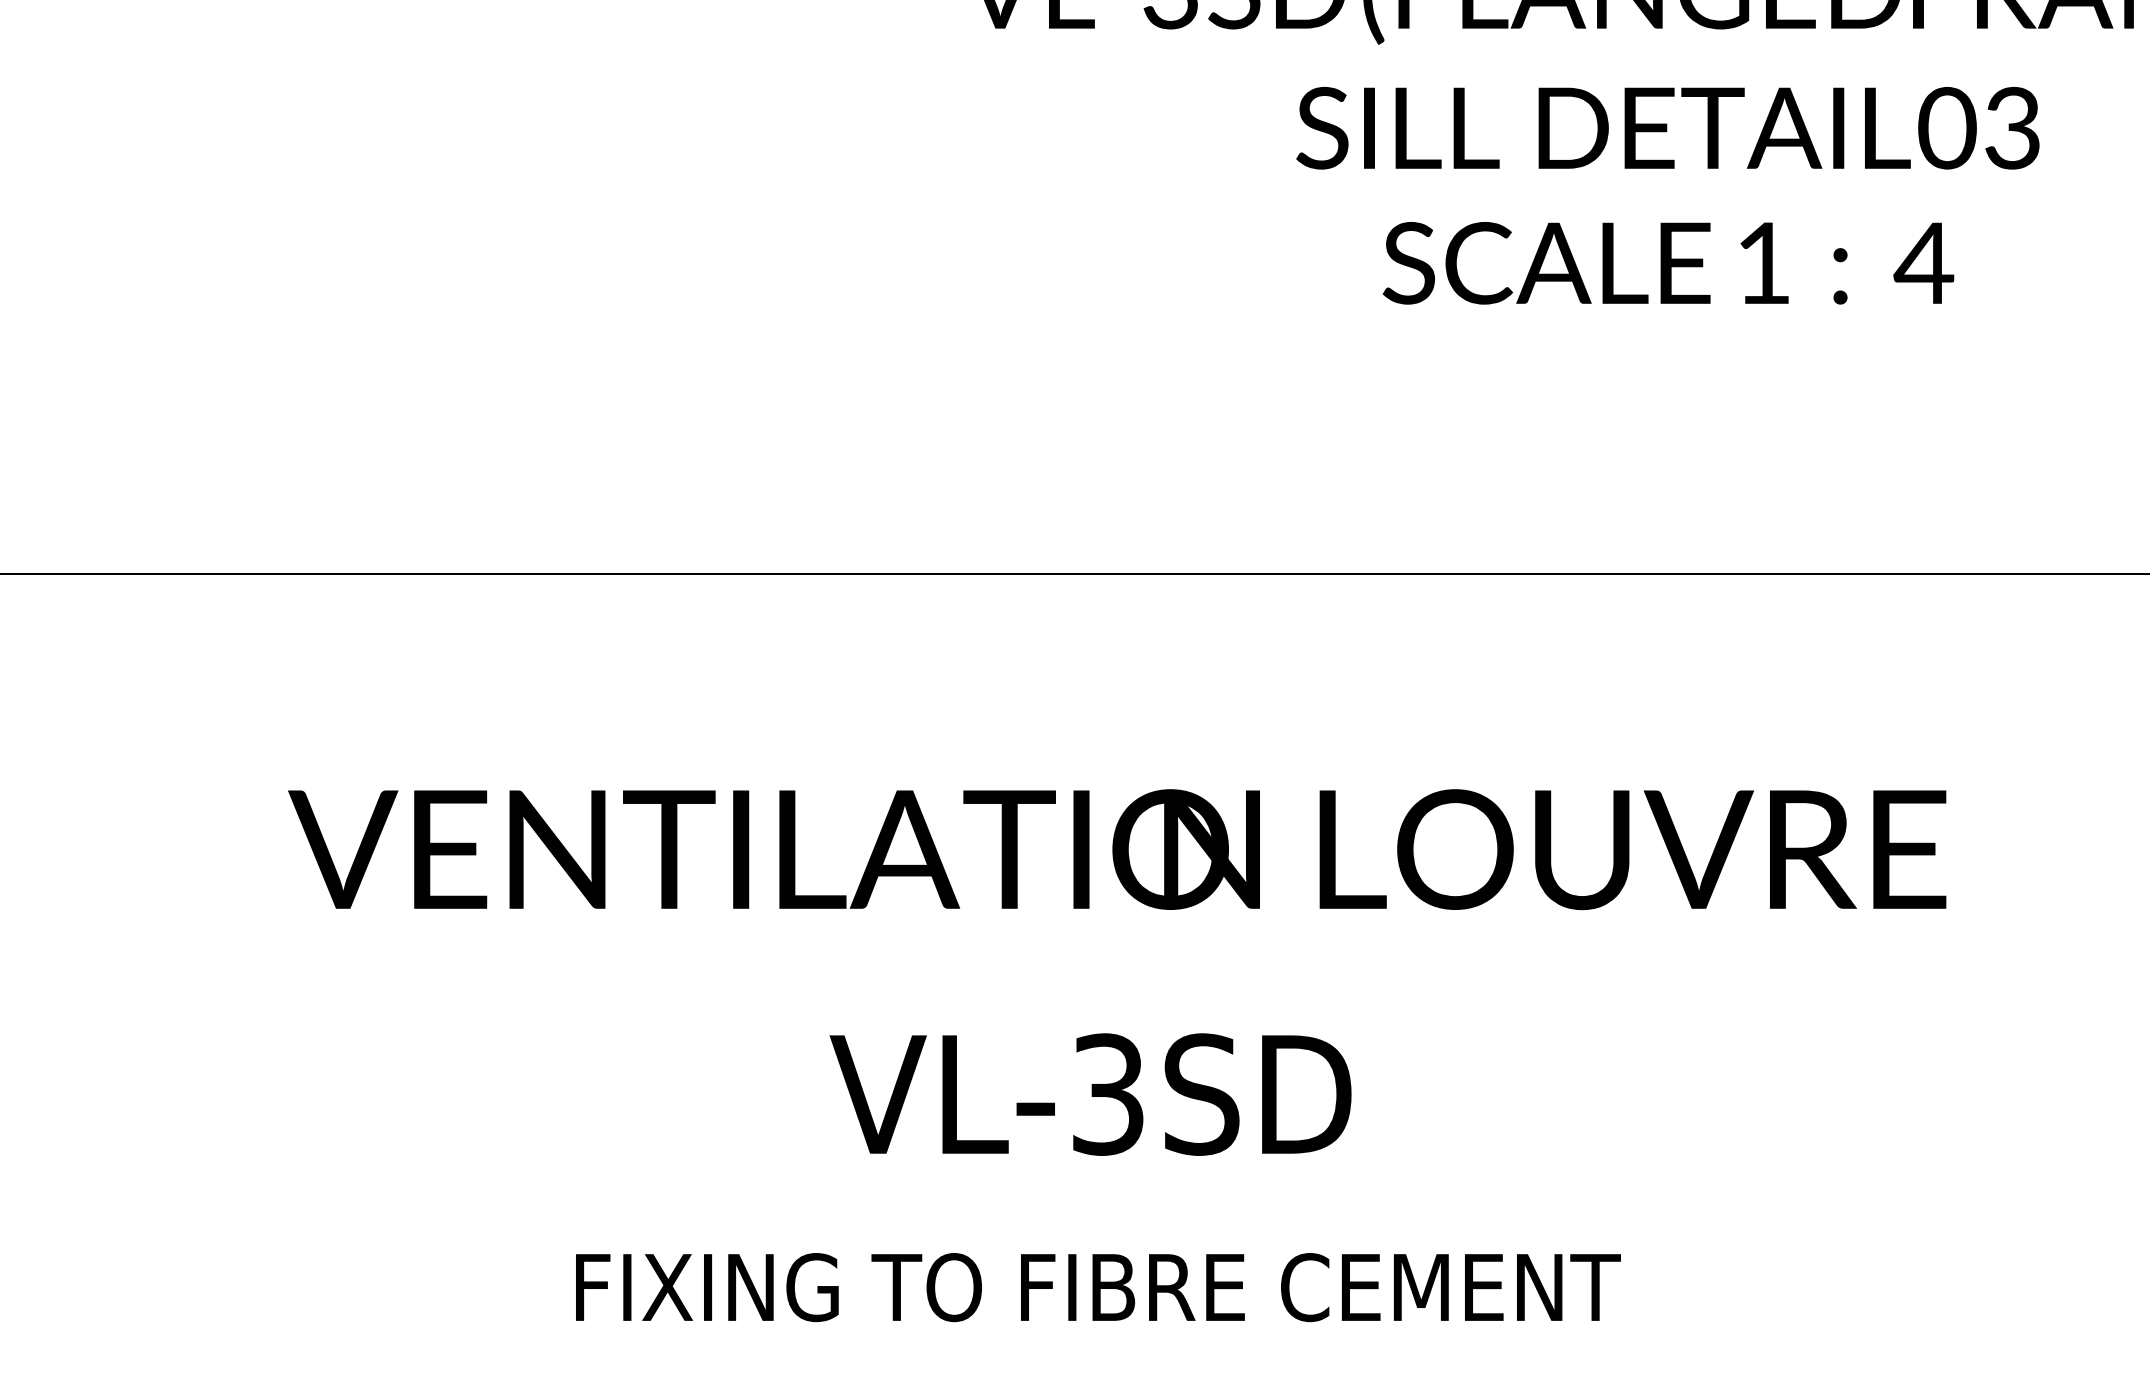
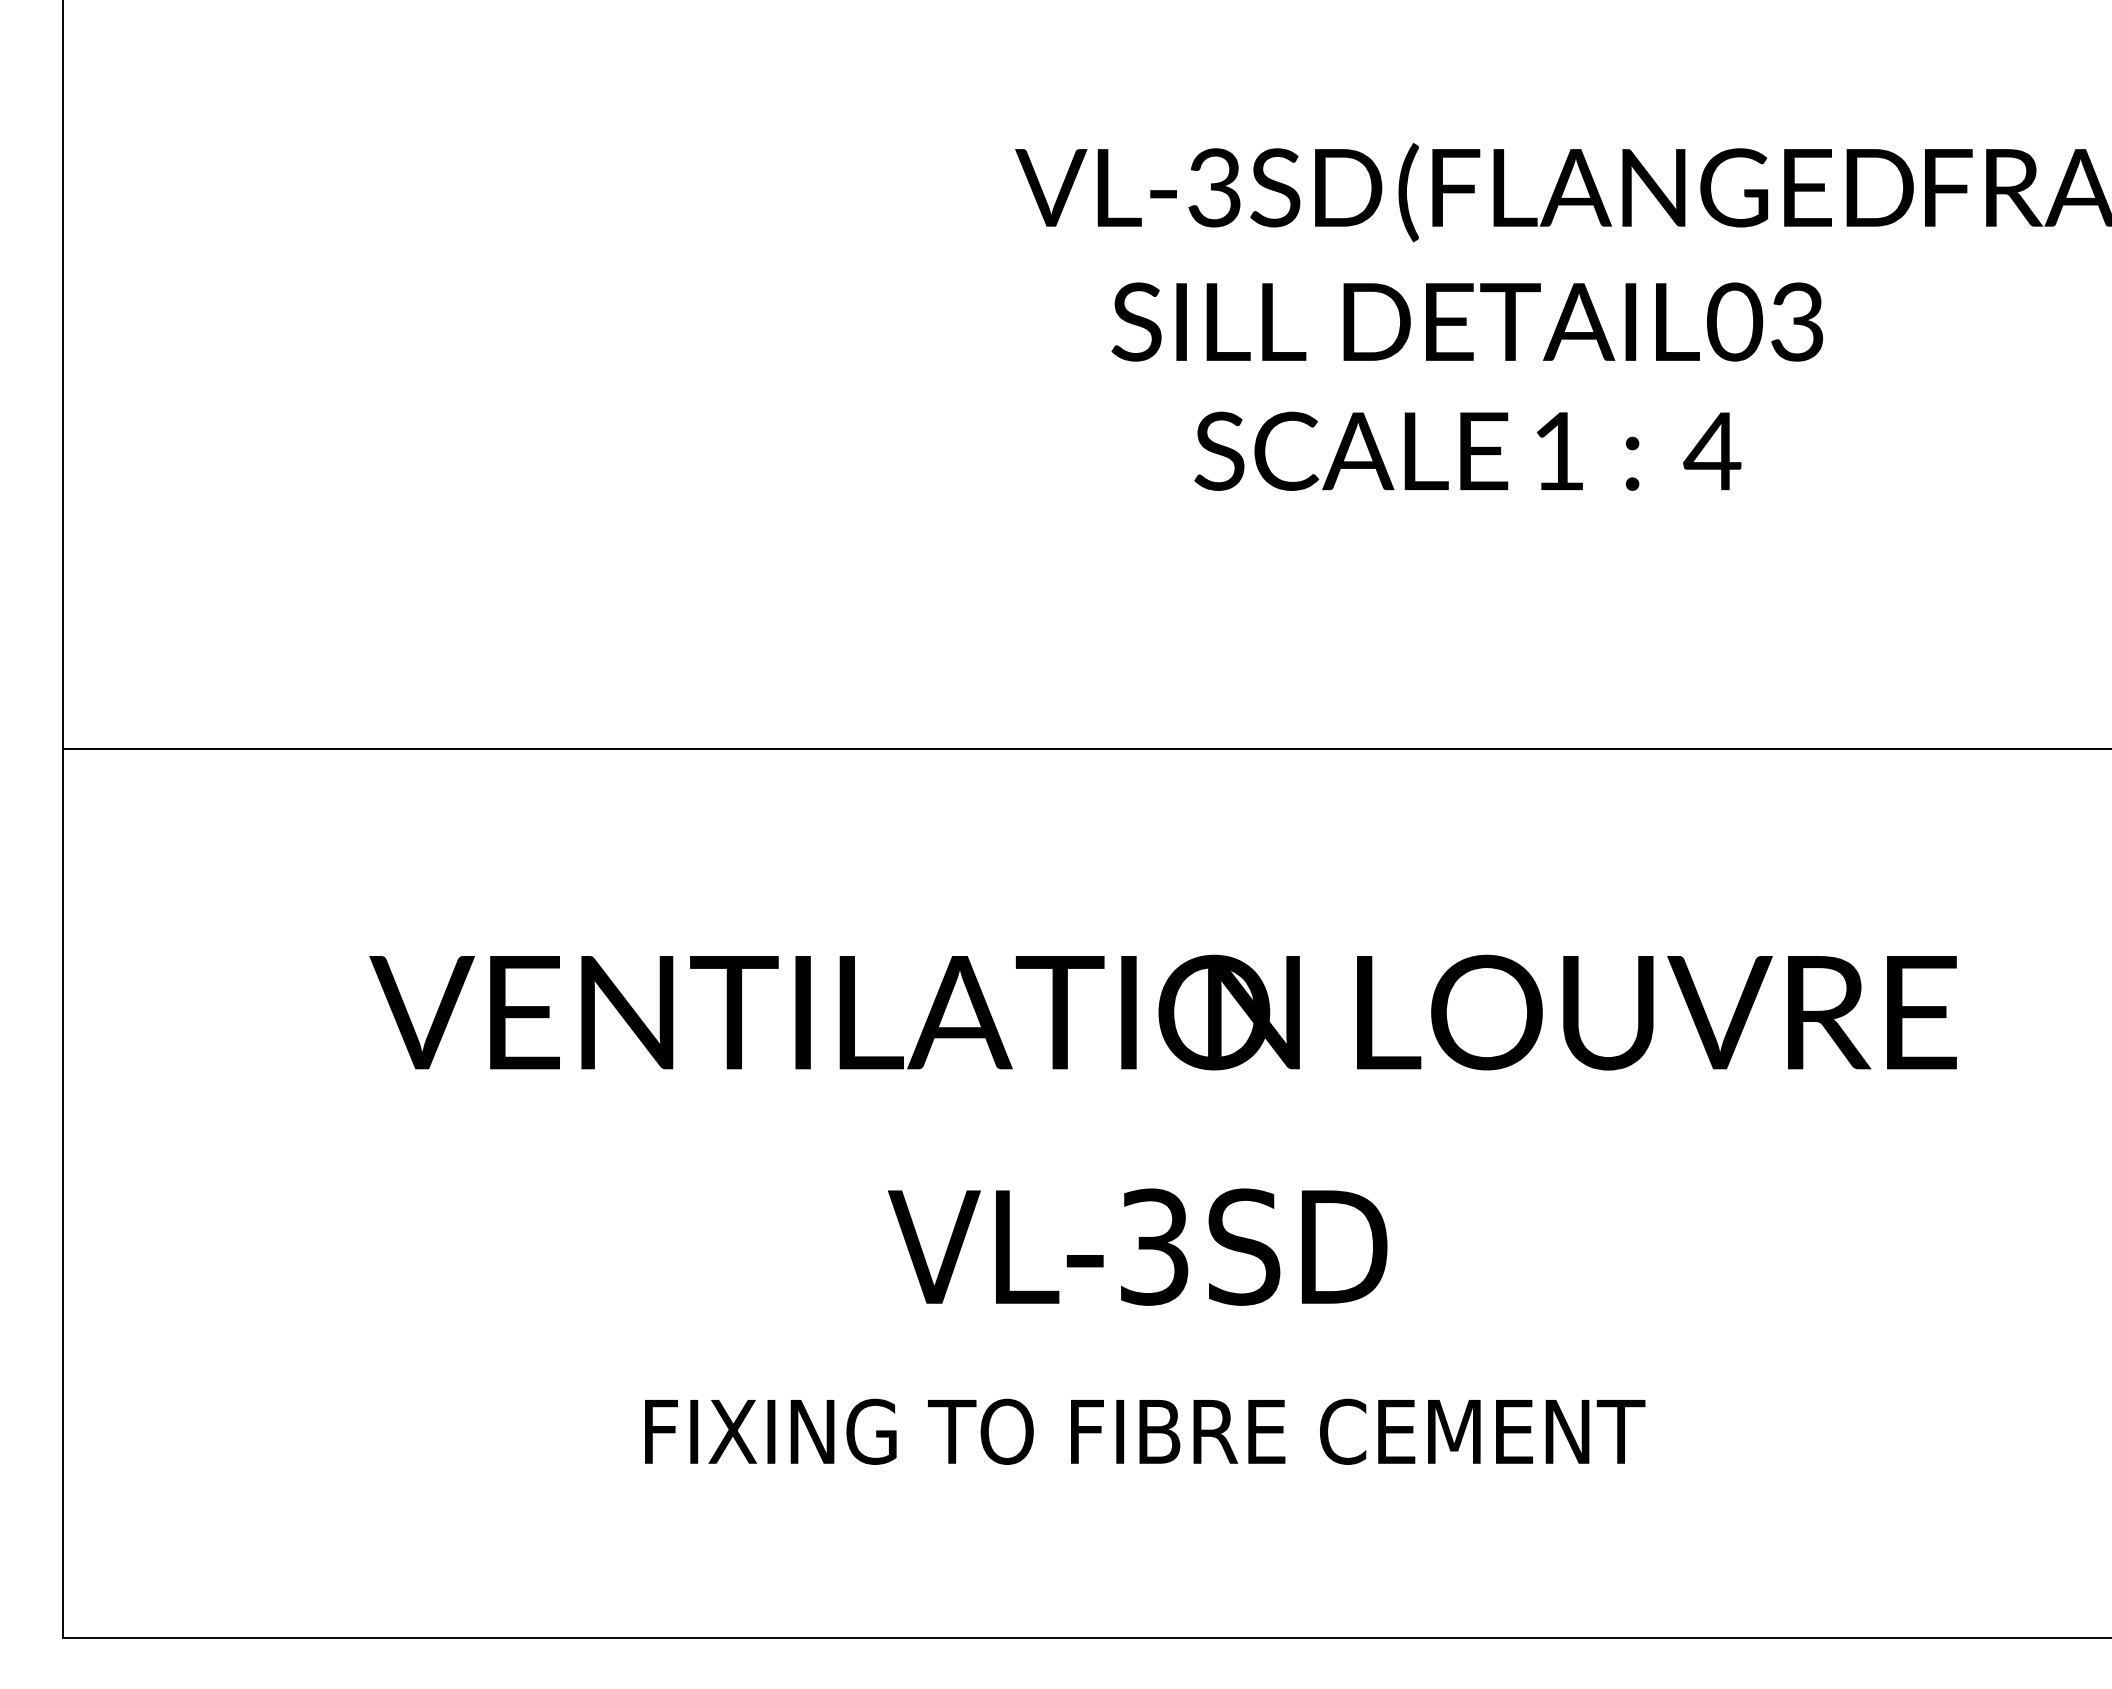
text: (1668, 195) -> (1467, 386), moved

